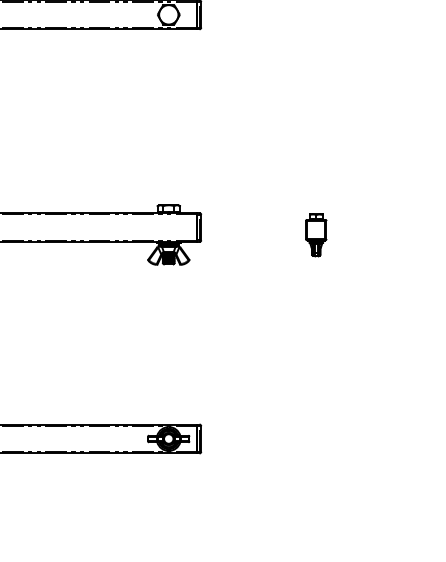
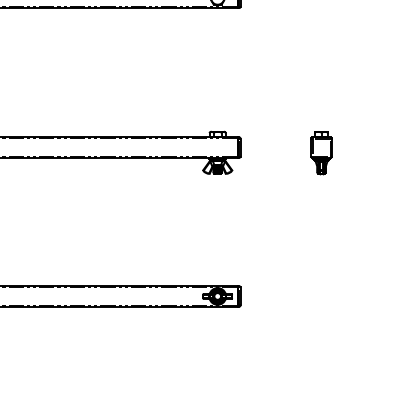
part: (316, 235) -> (321, 153), size x1.43

